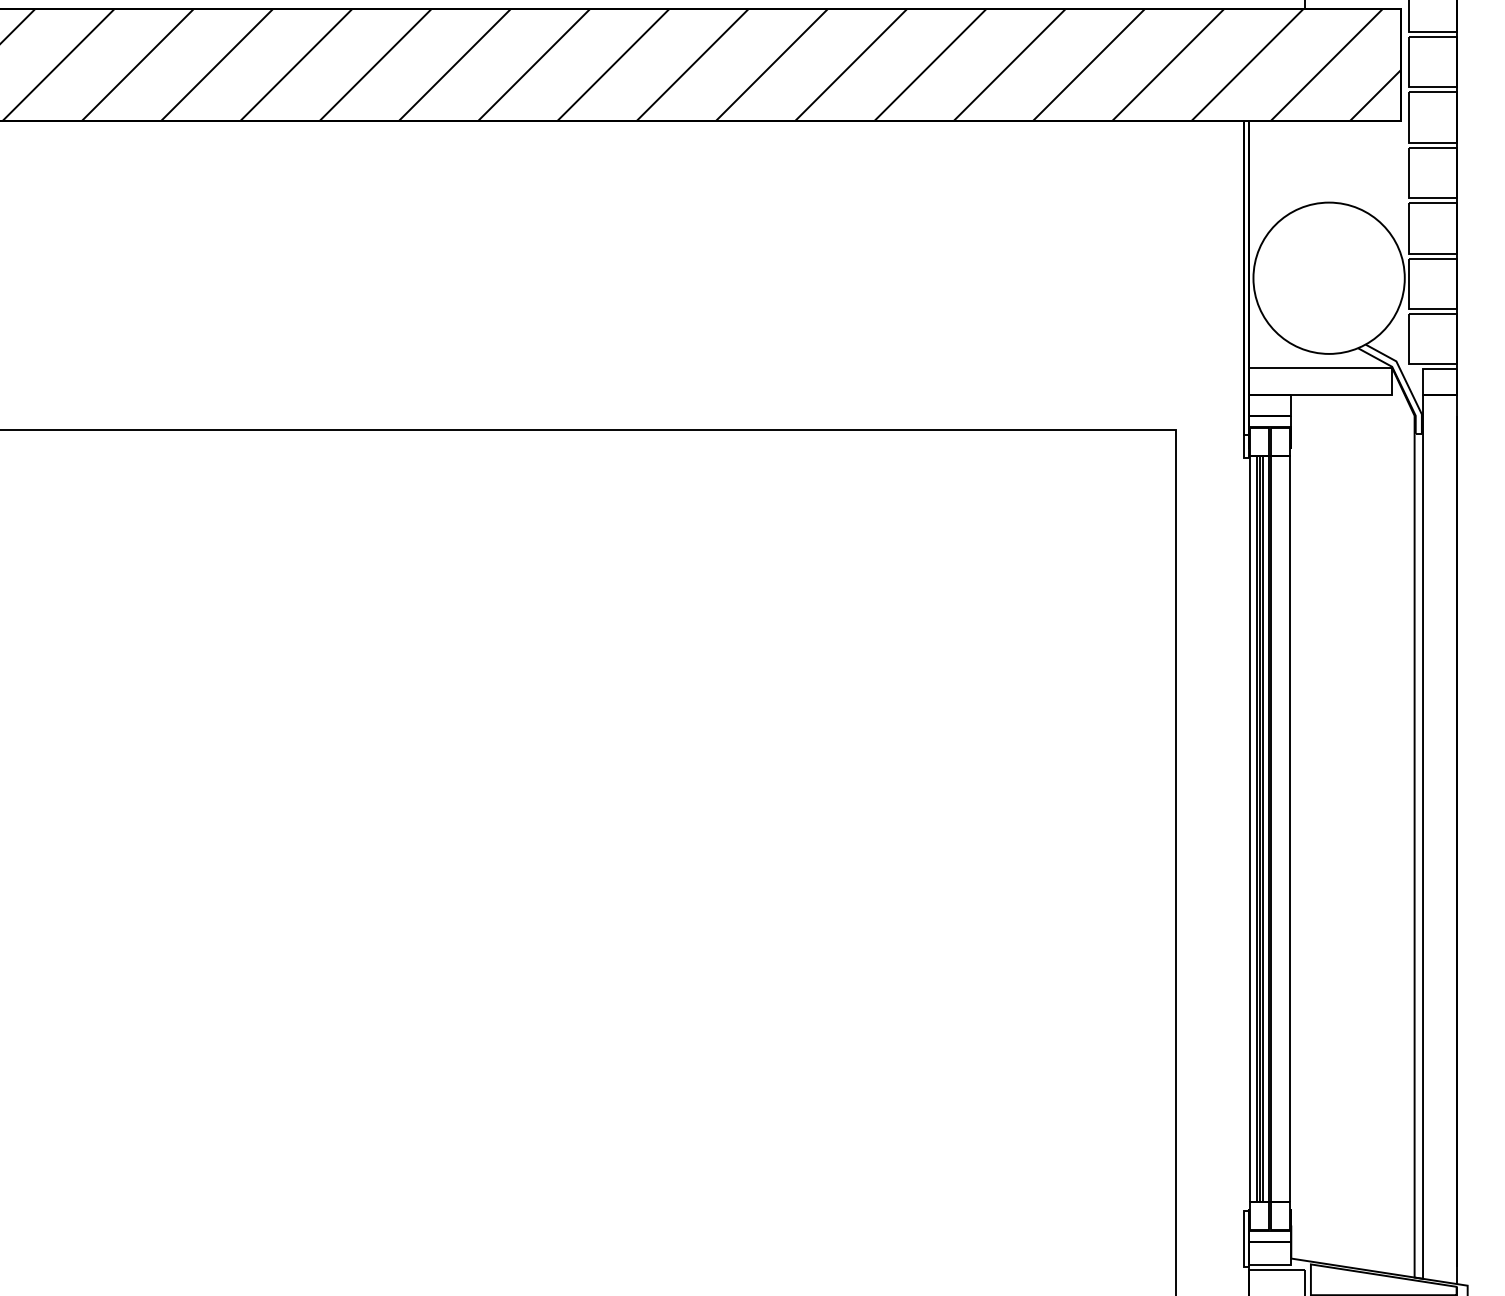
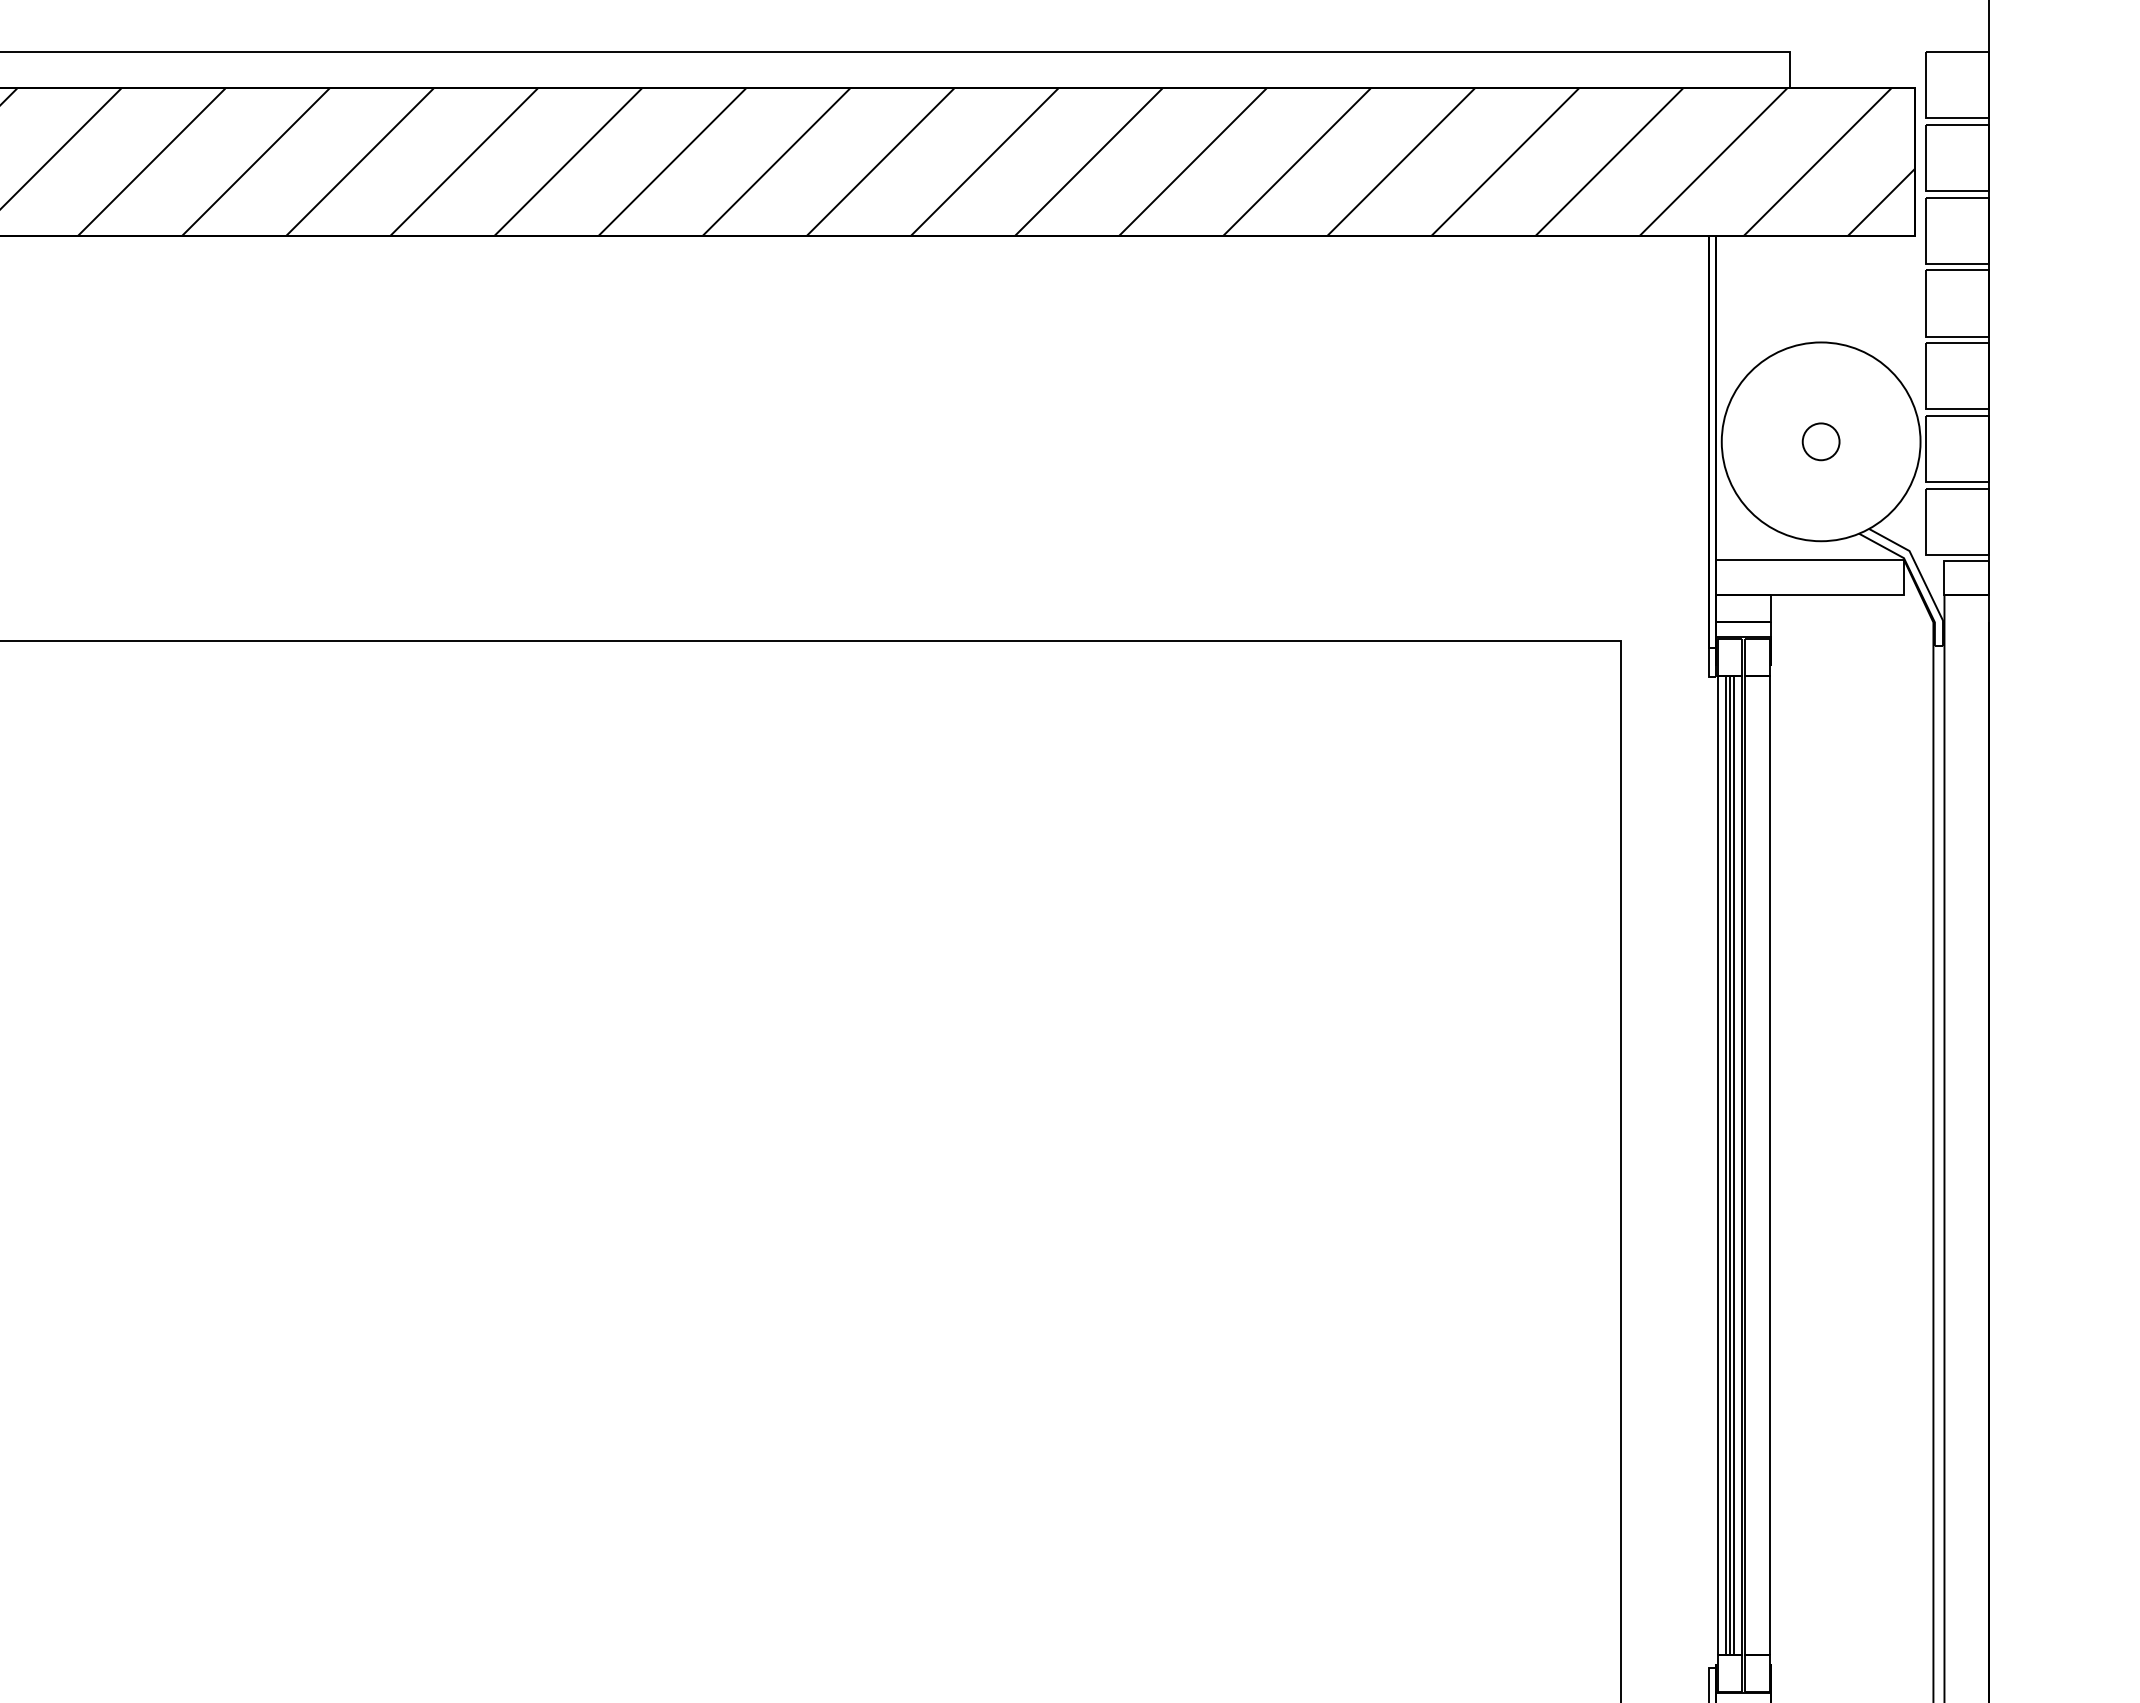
circle: (1328, 278) -> (1820, 441), added

